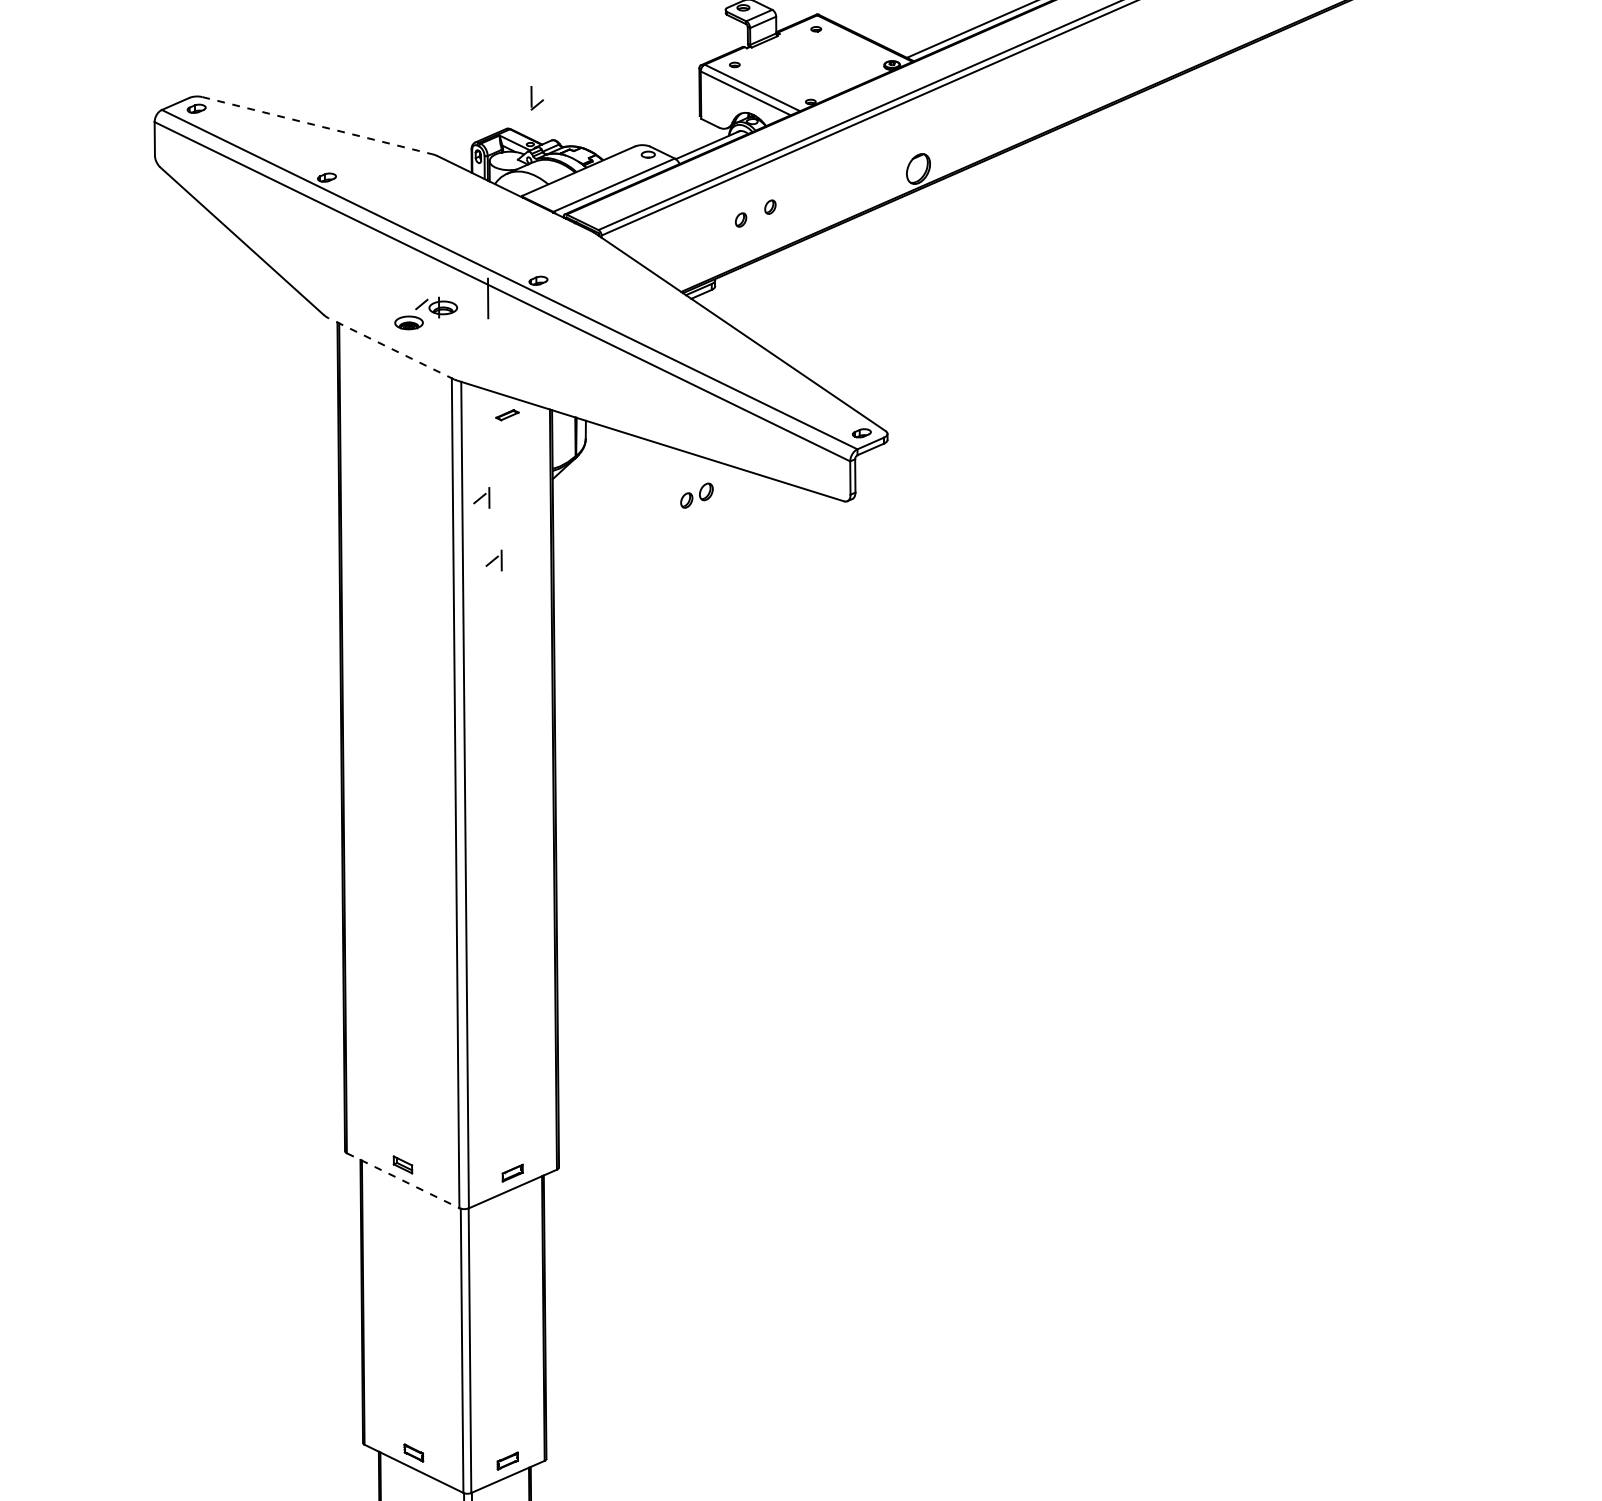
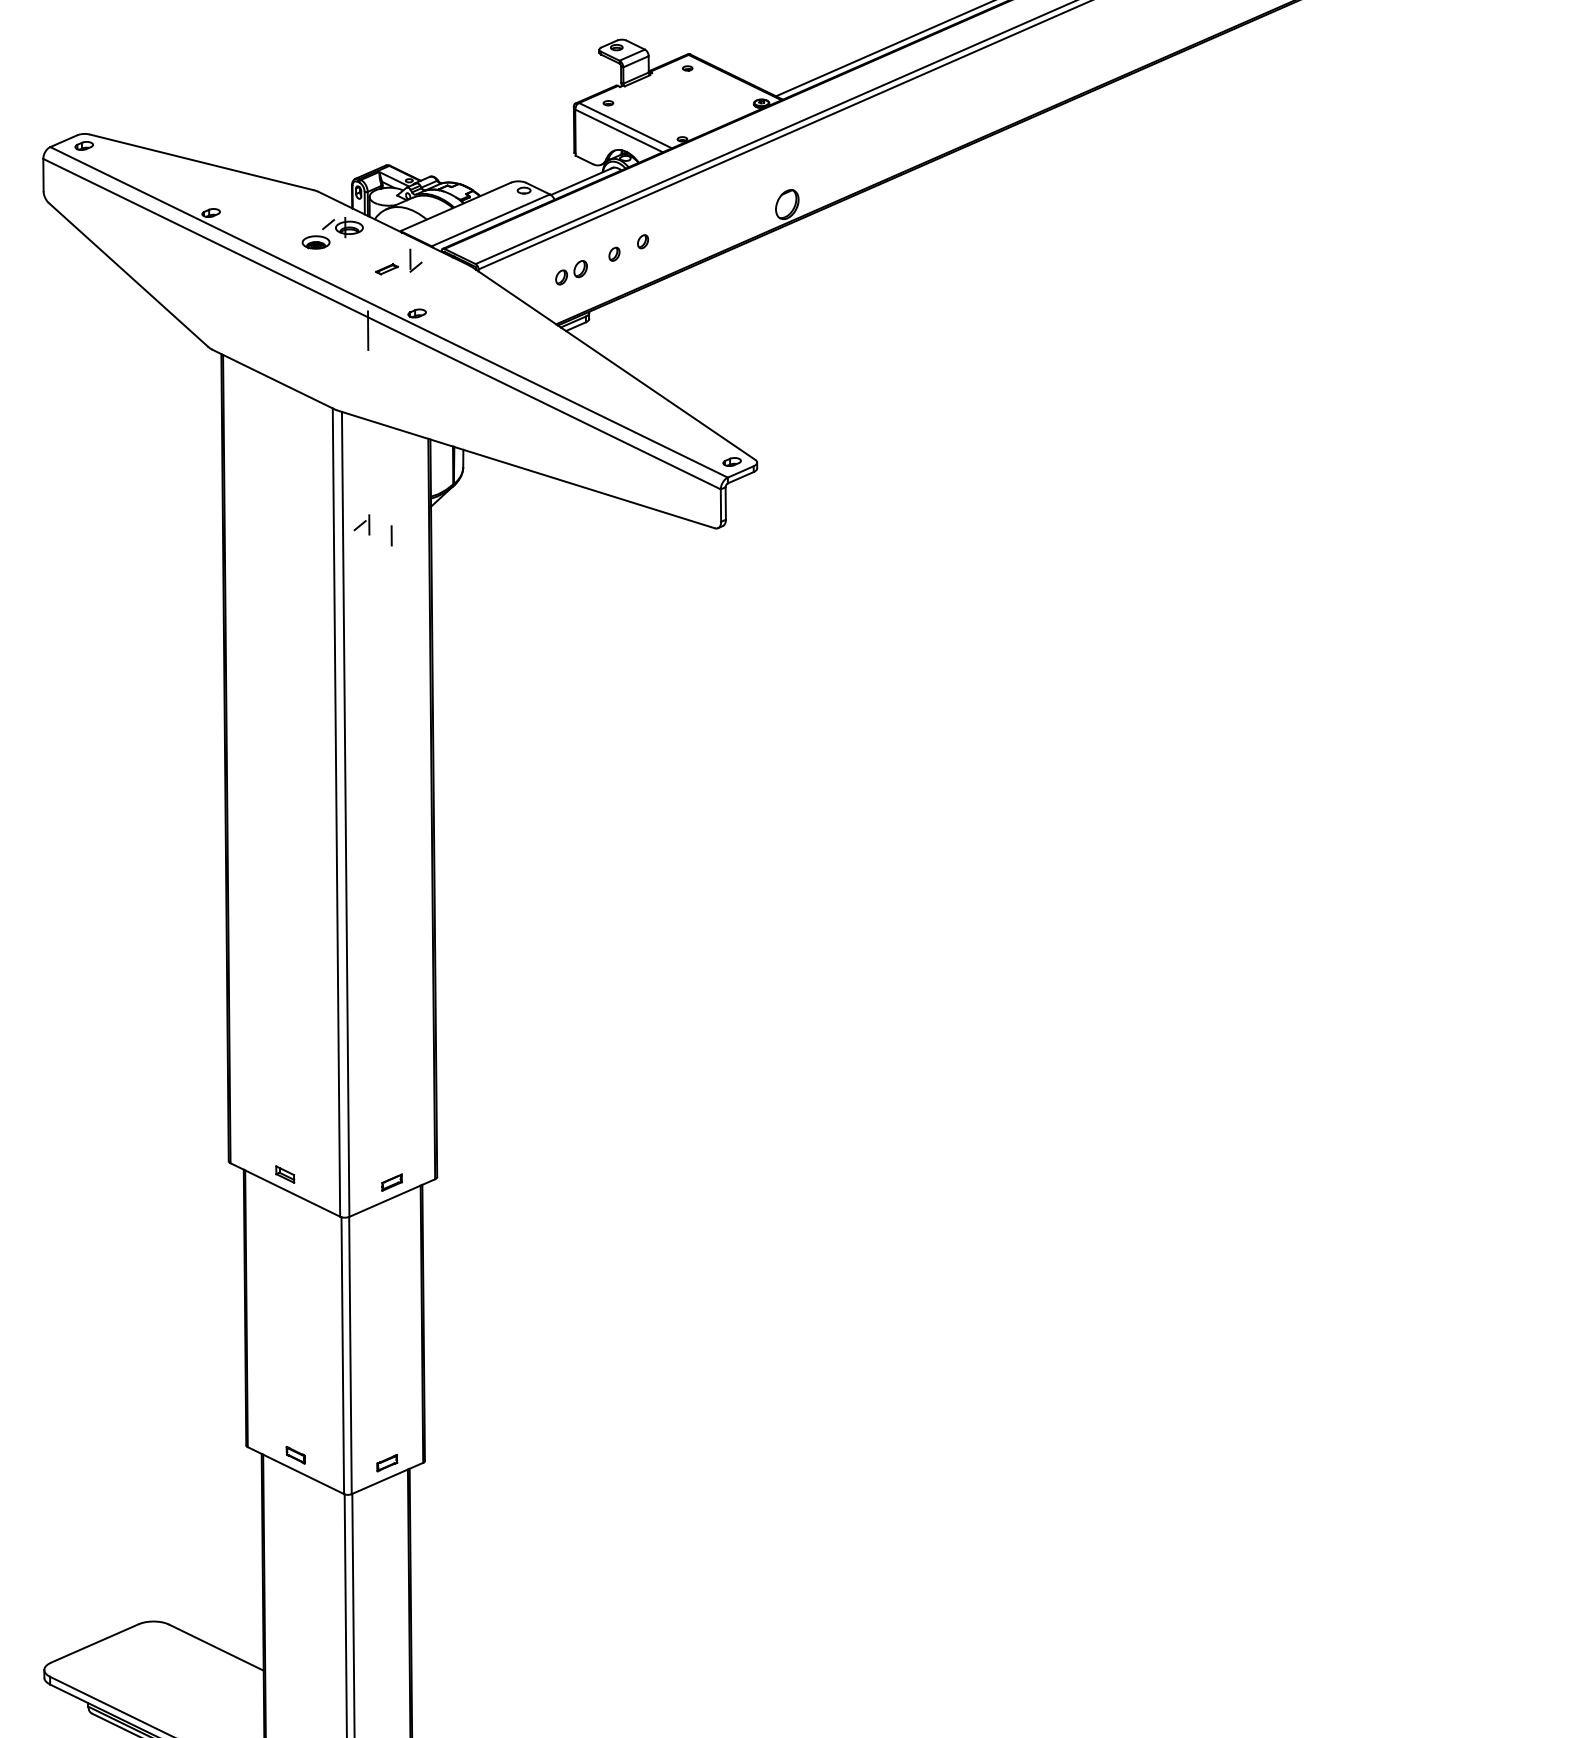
part: (536, 98) -> (415, 260), moved
line: (318, 125) -> (202, 162), dashed -> solid
part: (425, 313) -> (332, 233), moved
line: (390, 348) -> (273, 379), dashed -> solid
part: (506, 415) -> (386, 269), moved
part: (696, 495) -> (571, 272), moved
line: (512, 508) -> (391, 535), added
part: (493, 560) -> (373, 585), removed
line: (403, 1180) -> (285, 1189), dashed -> solid

